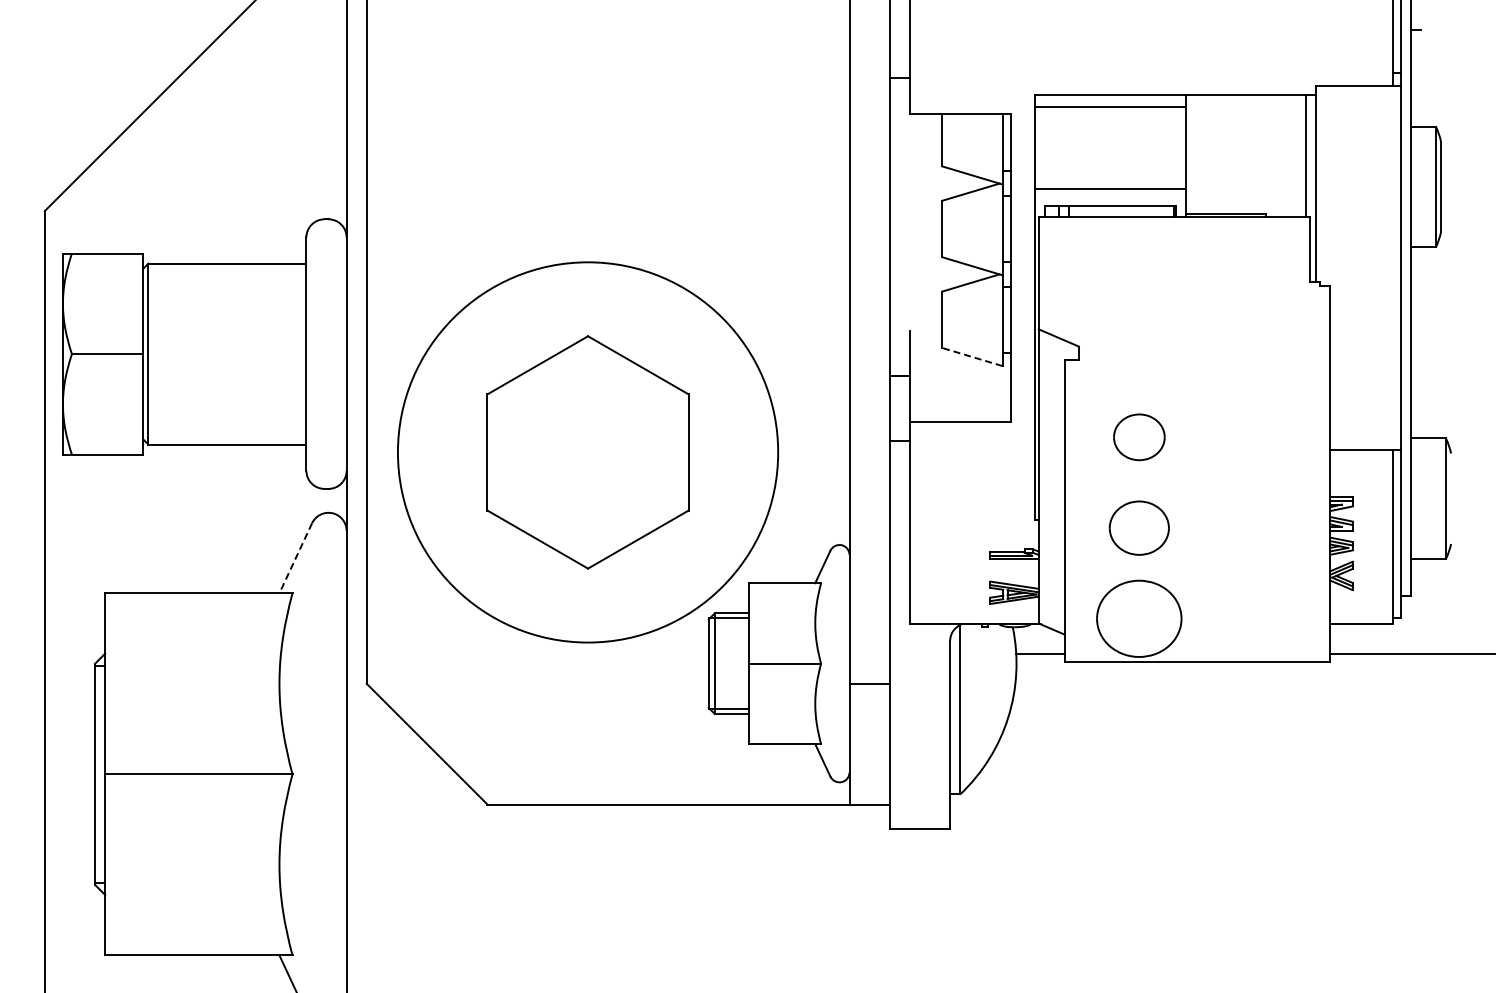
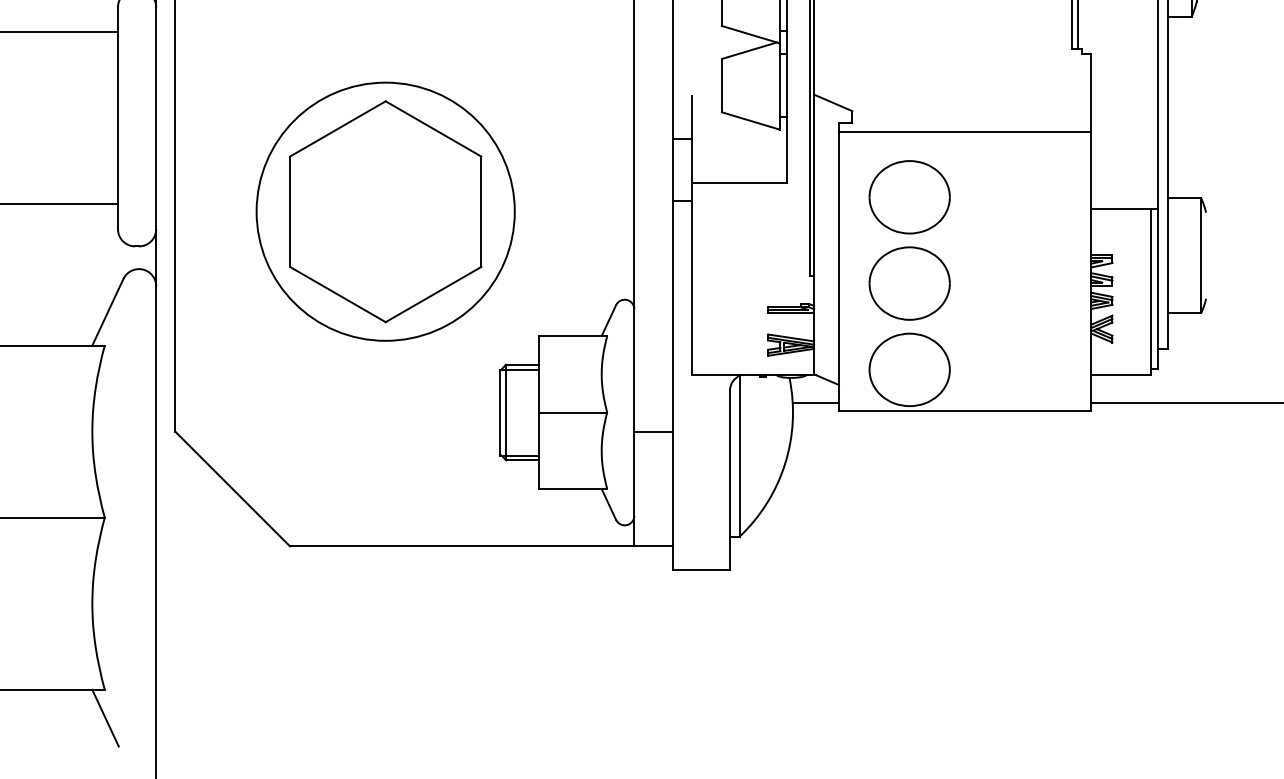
line: (972, 357) -> (751, 121), dashed -> solid
line: (1197, 368) -> (965, 131), added
part: (1139, 437) -> (909, 197), size x1.67
circle: (587, 452) -> (385, 211), size x0.71
part: (1139, 528) -> (909, 284), size x1.43
line: (295, 558) -> (107, 312), dashed -> solid

